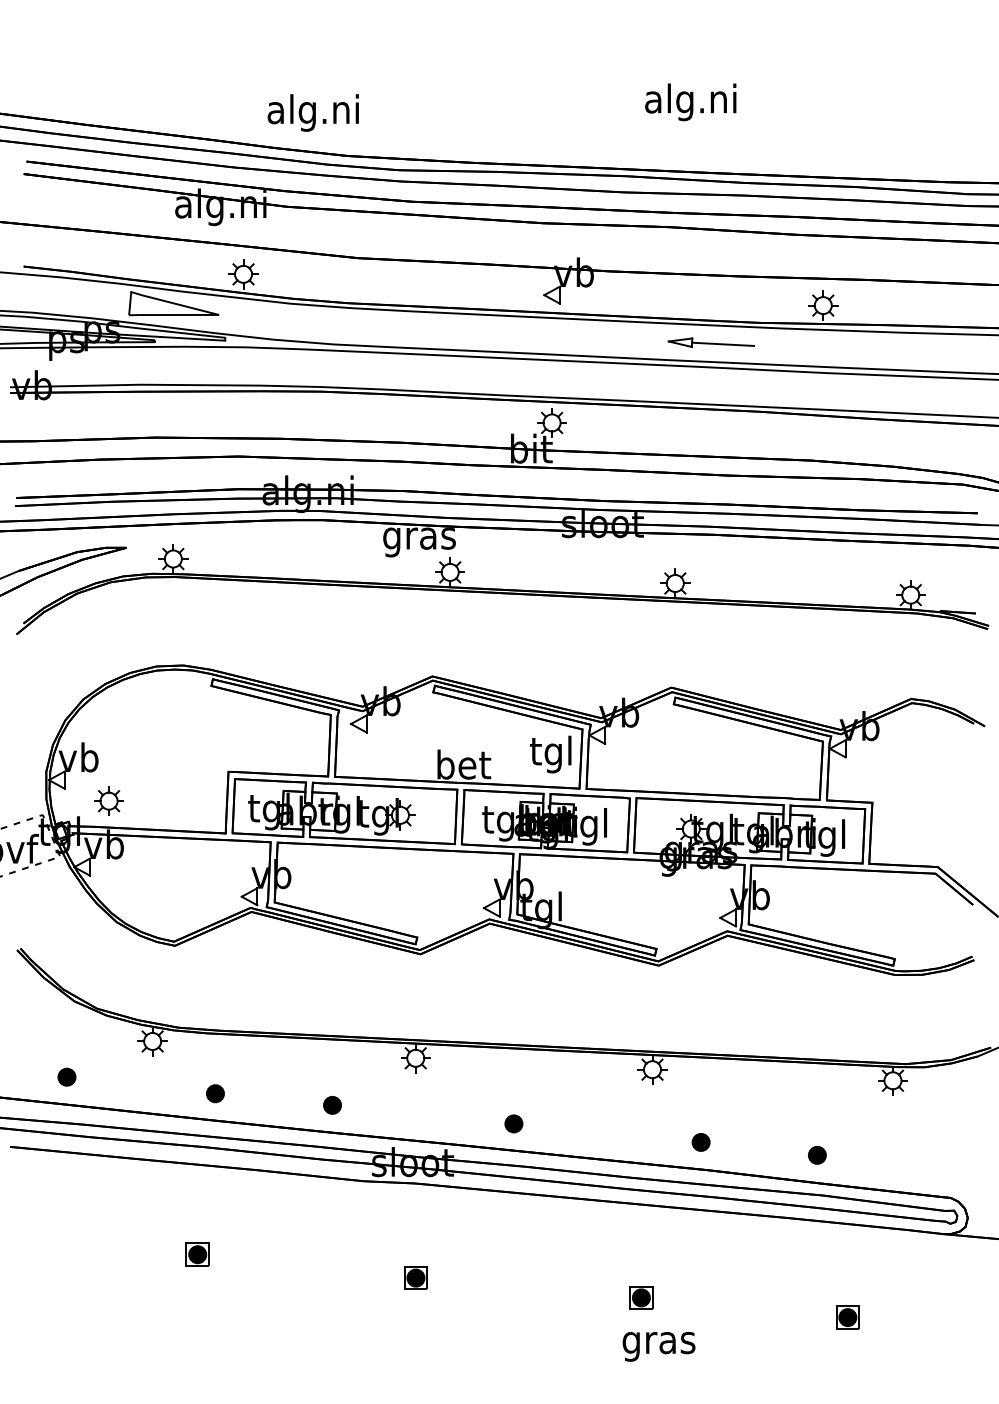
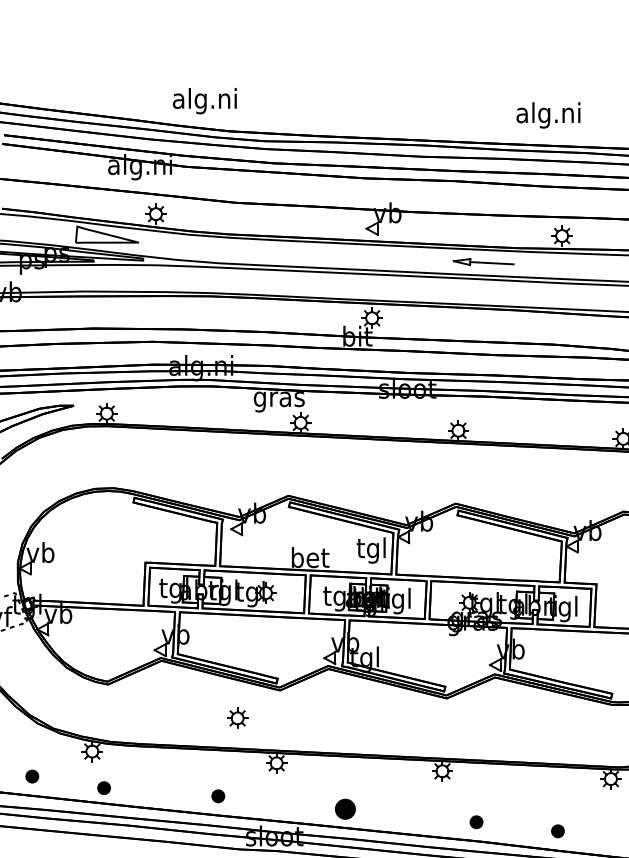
text: (690, 102) -> (548, 115), moved
part: (108, 800) -> (237, 717), moved
part: (215, 1093) -> (104, 787), moved
part: (513, 1123) -> (345, 809), size x1.6

